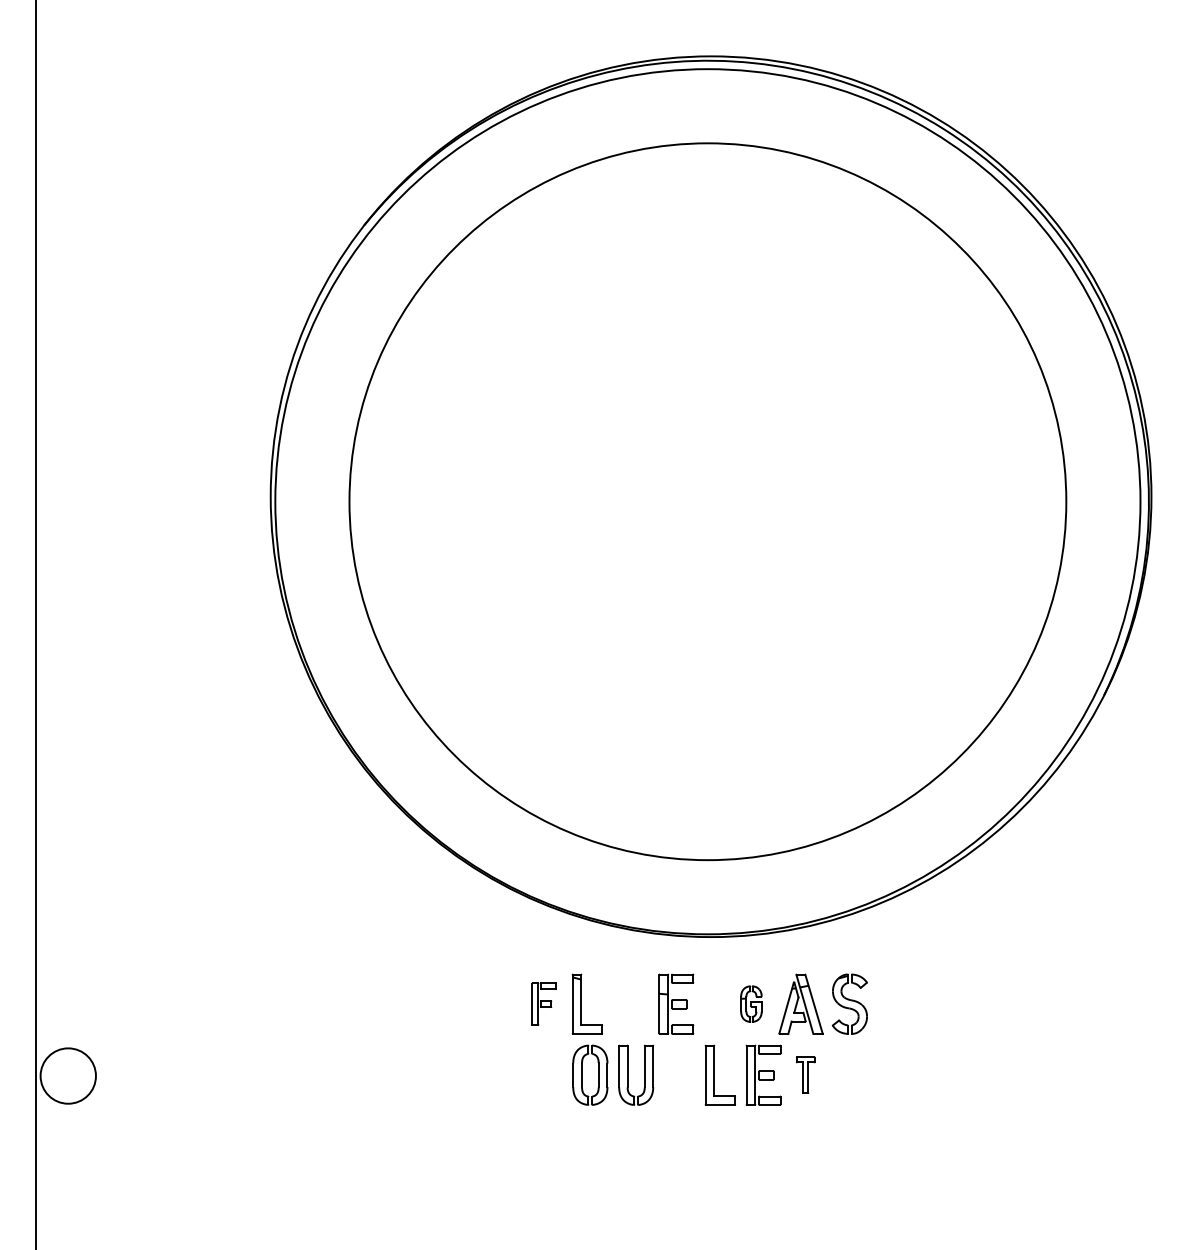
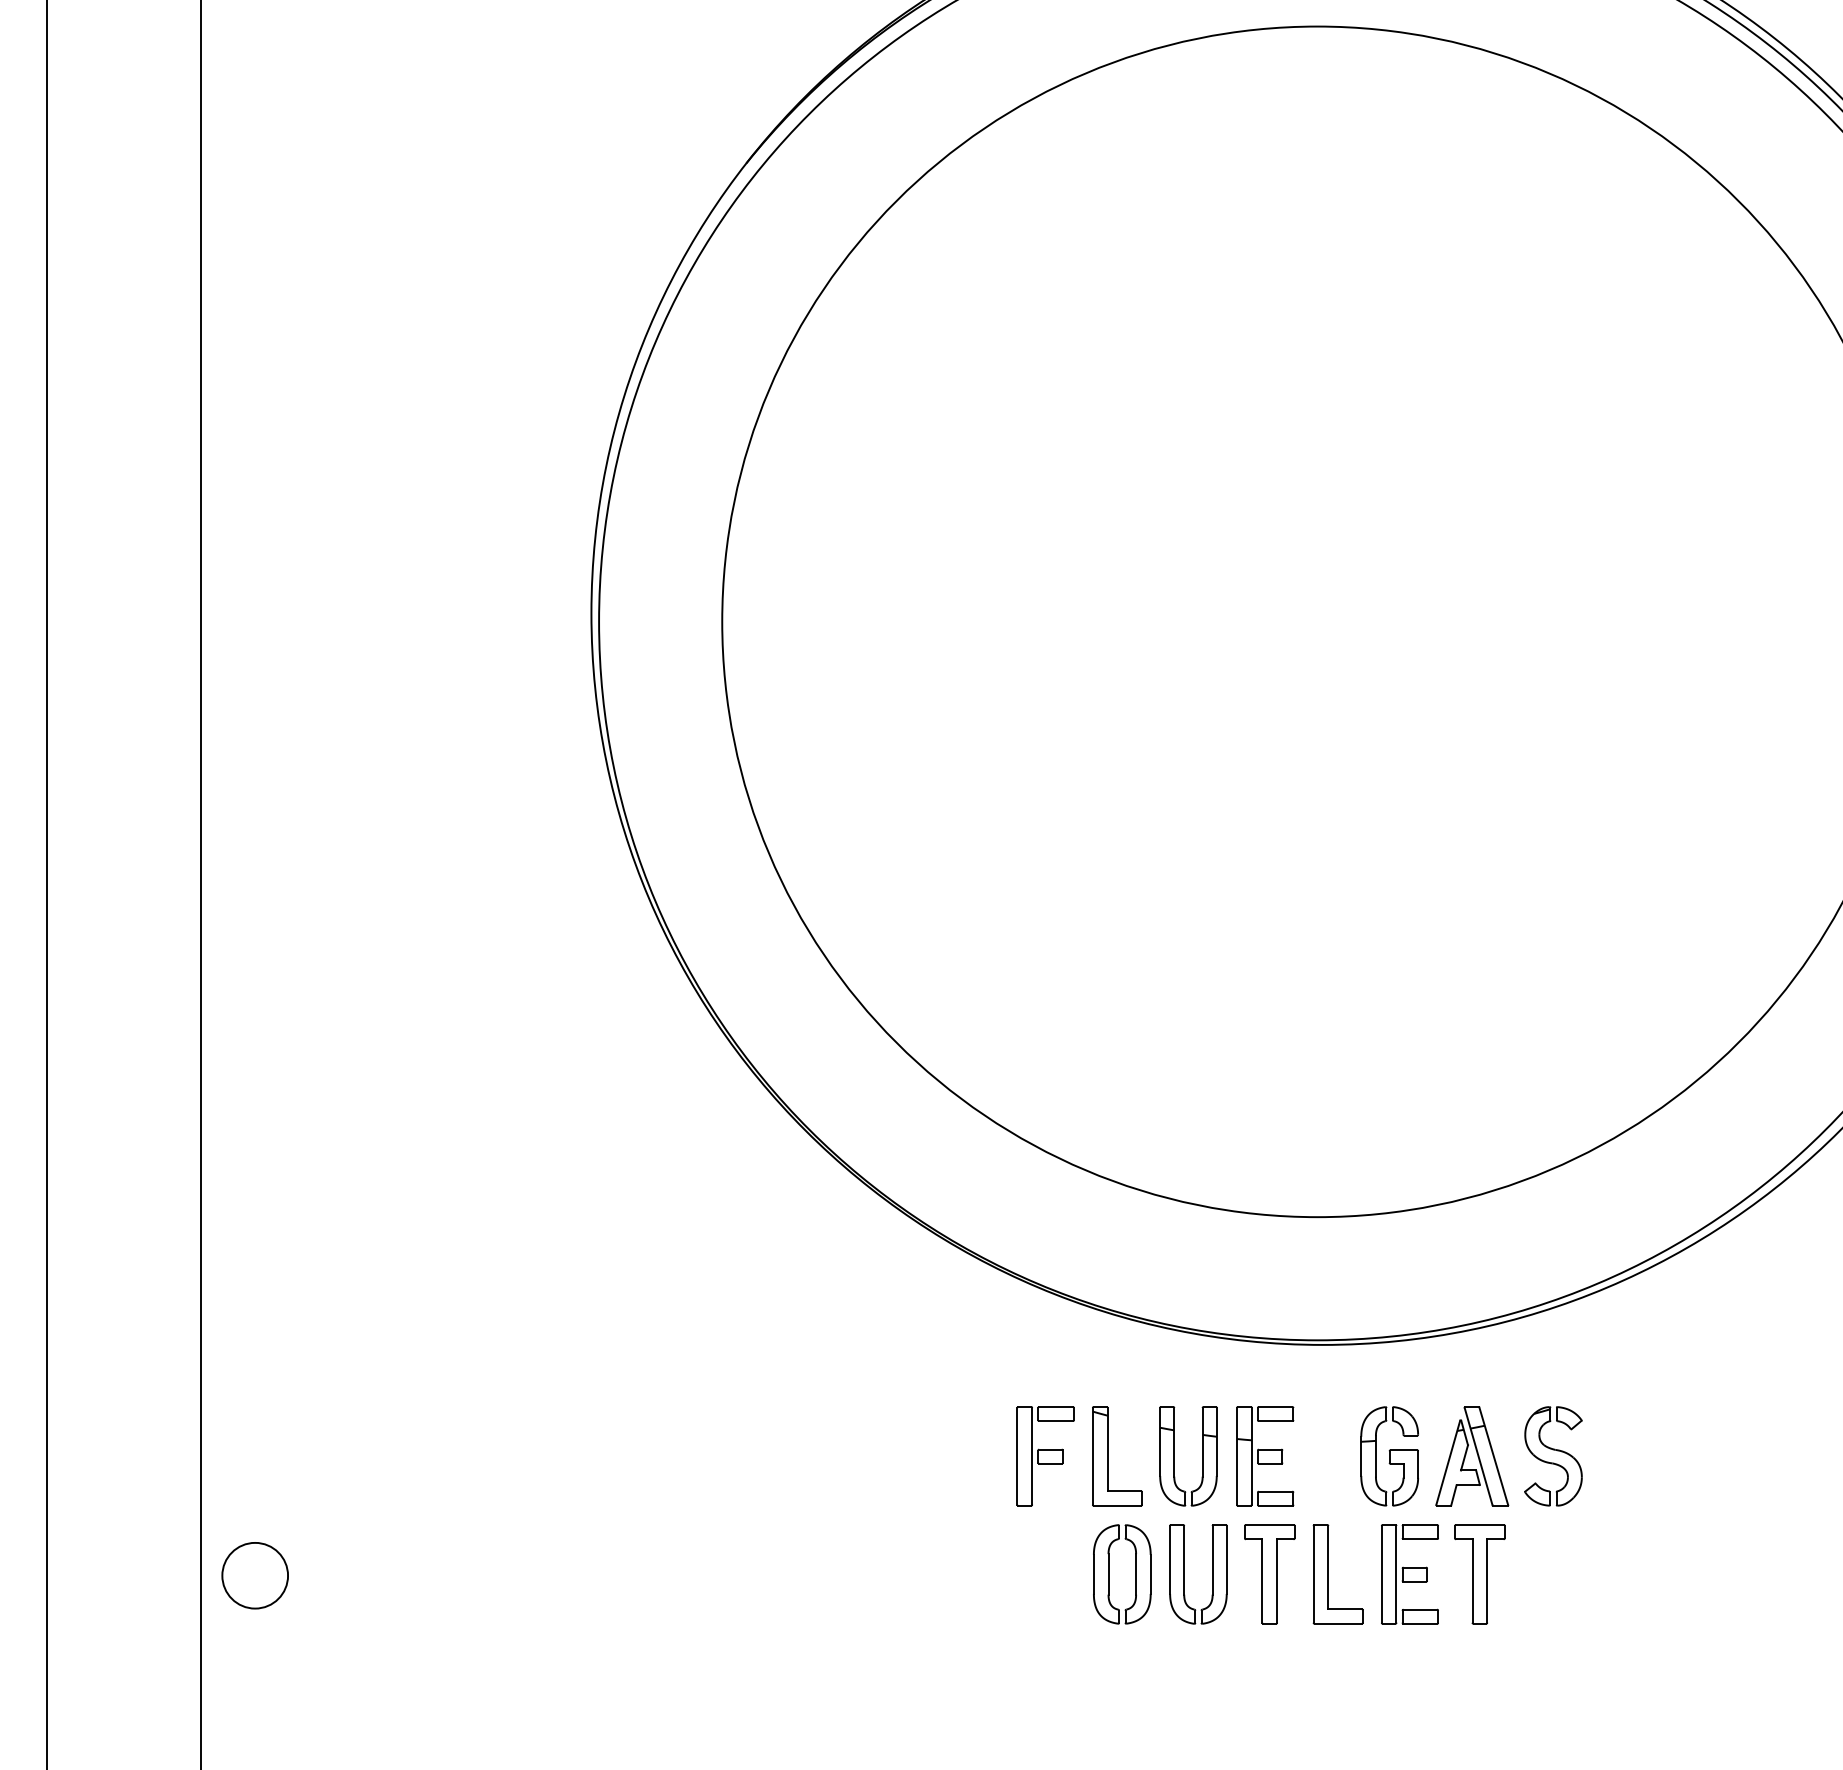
part: (543, 1003) -> (1044, 1455), size x1.43
part: (622, 1003) -> (1175, 1455), added
part: (751, 1003) -> (1389, 1455), size x1.67
part: (678, 1074) -> (1268, 1573), added
part: (805, 1074) -> (1479, 1573), size x1.67
circle: (68, 1075) -> (255, 1574), size x0.71

